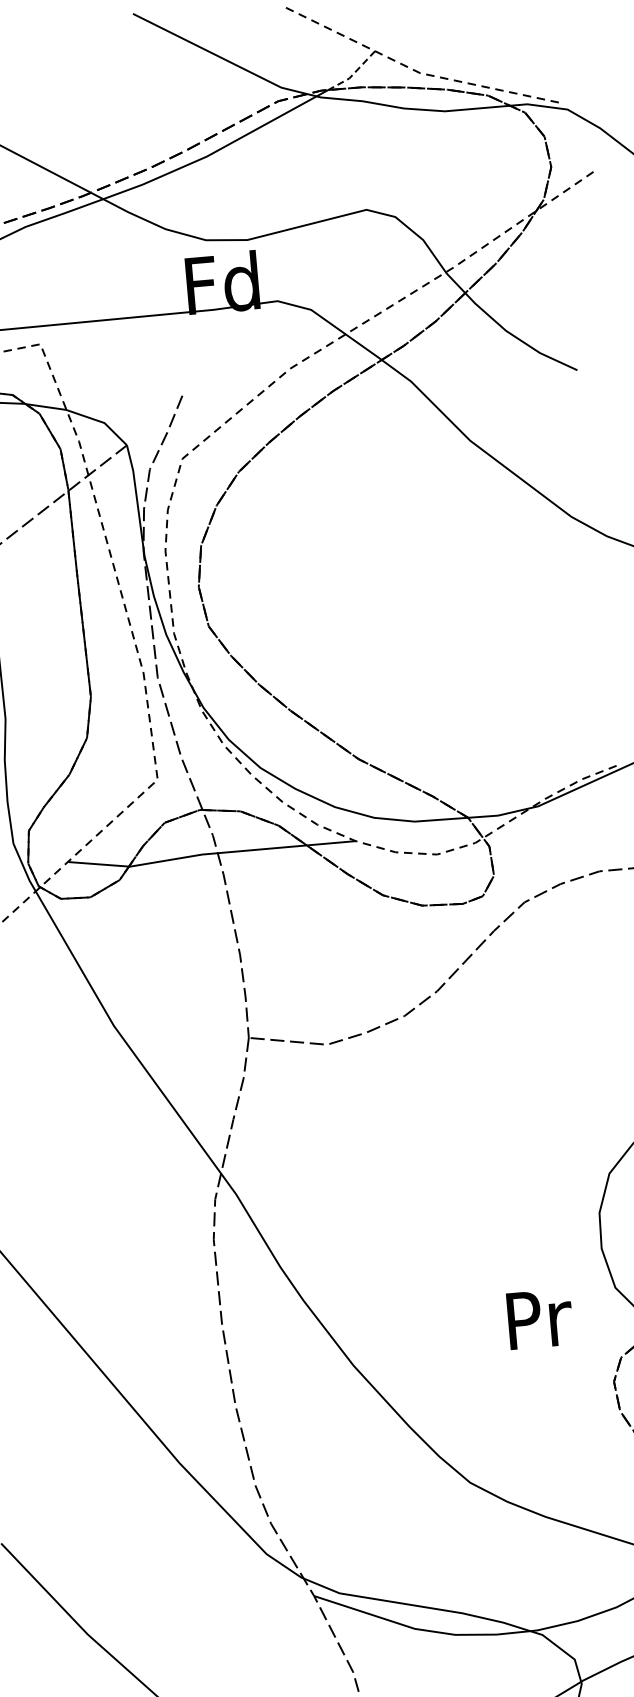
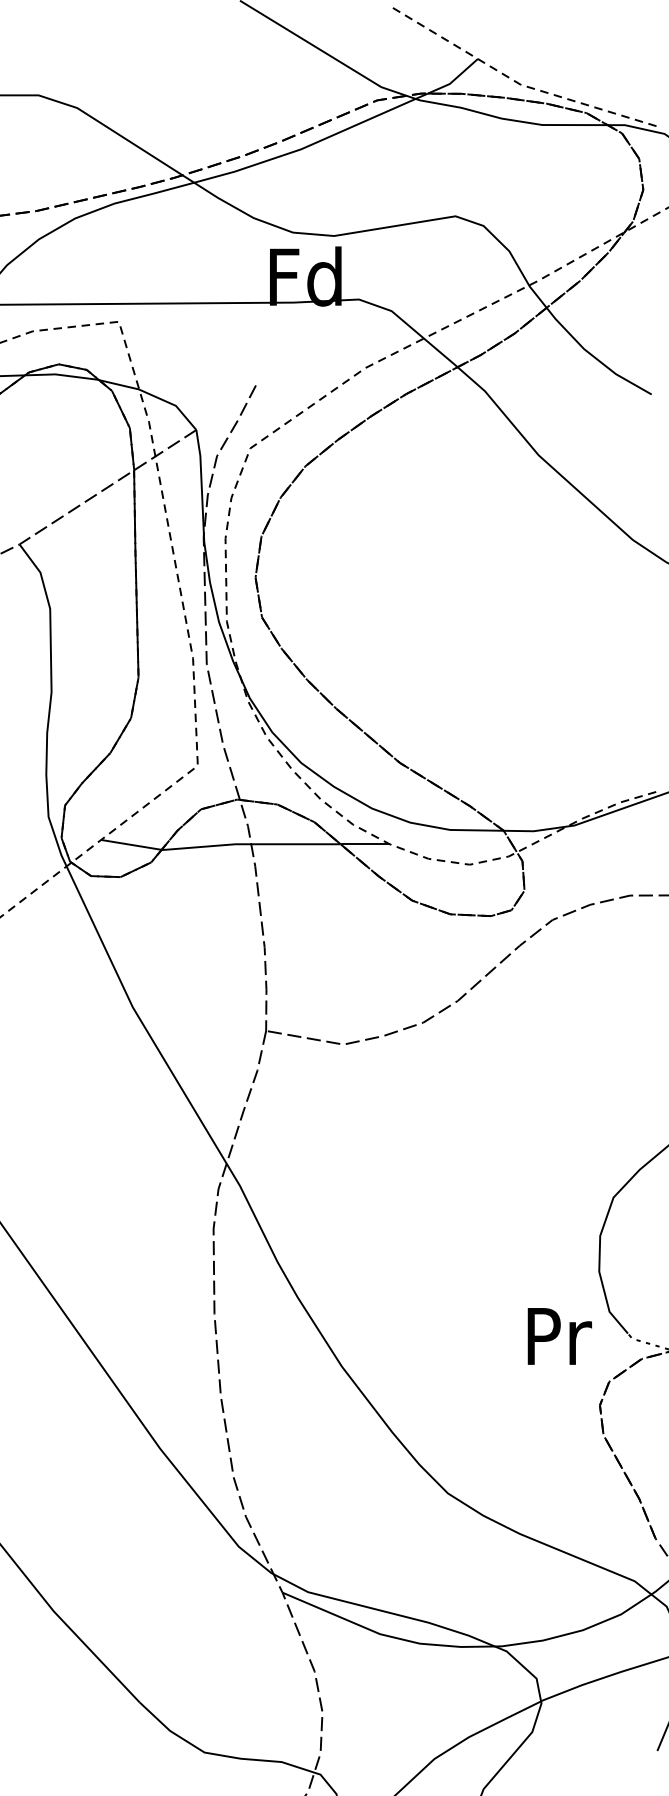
line: (353, 74) -> (454, 80), dashed -> solid
text: (539, 1319) -> (559, 1336), moved

